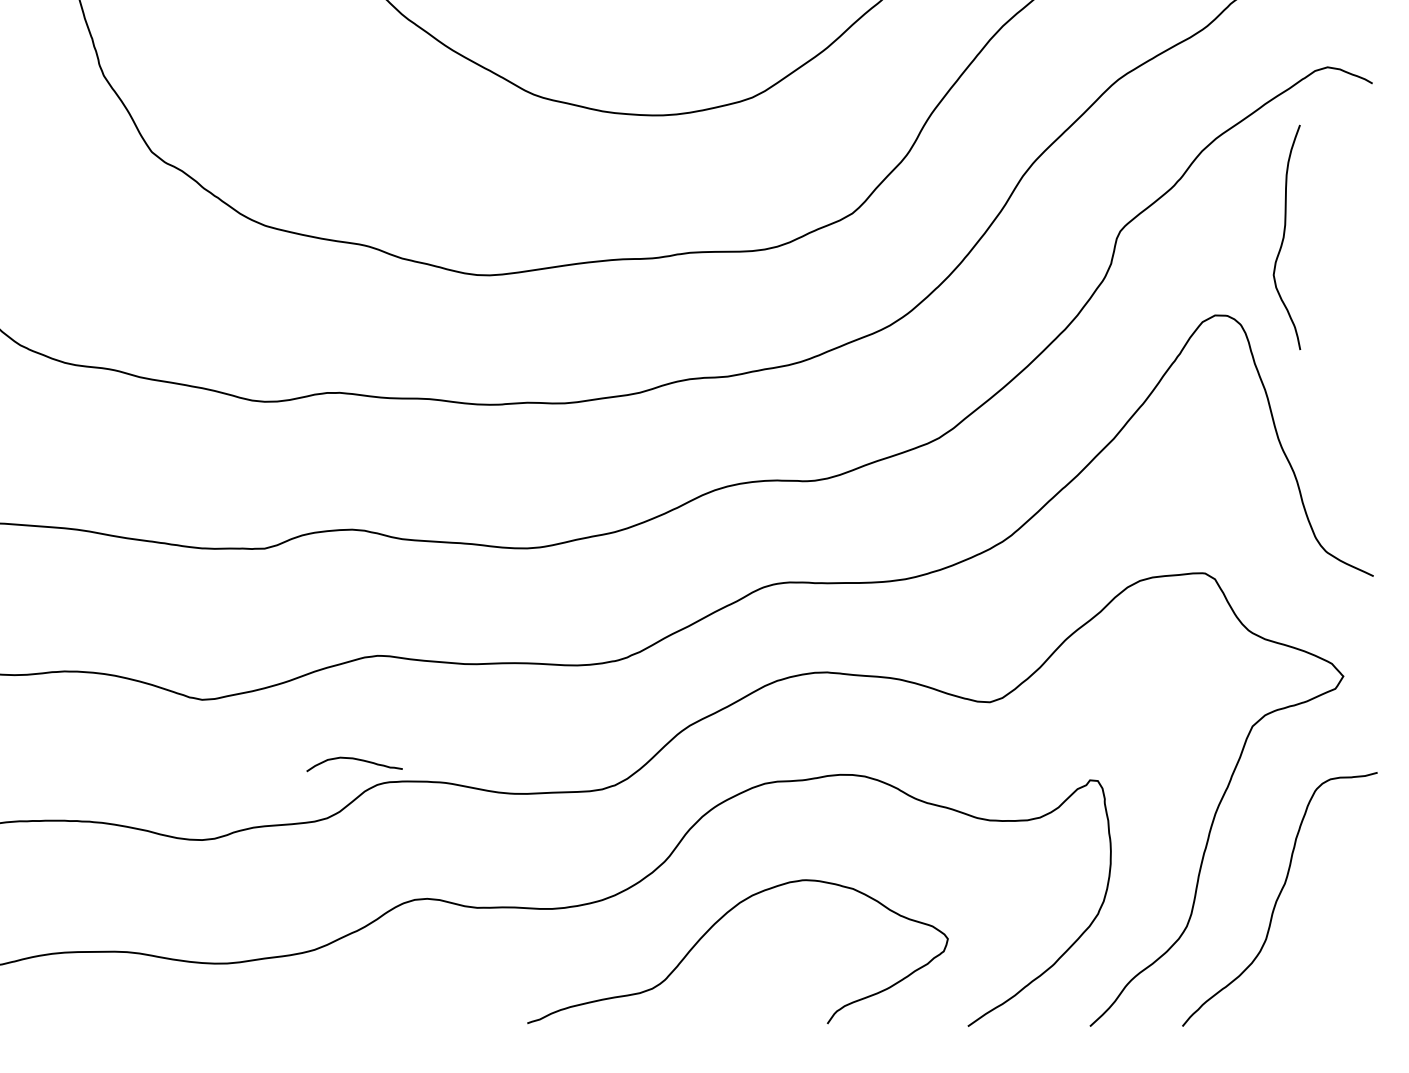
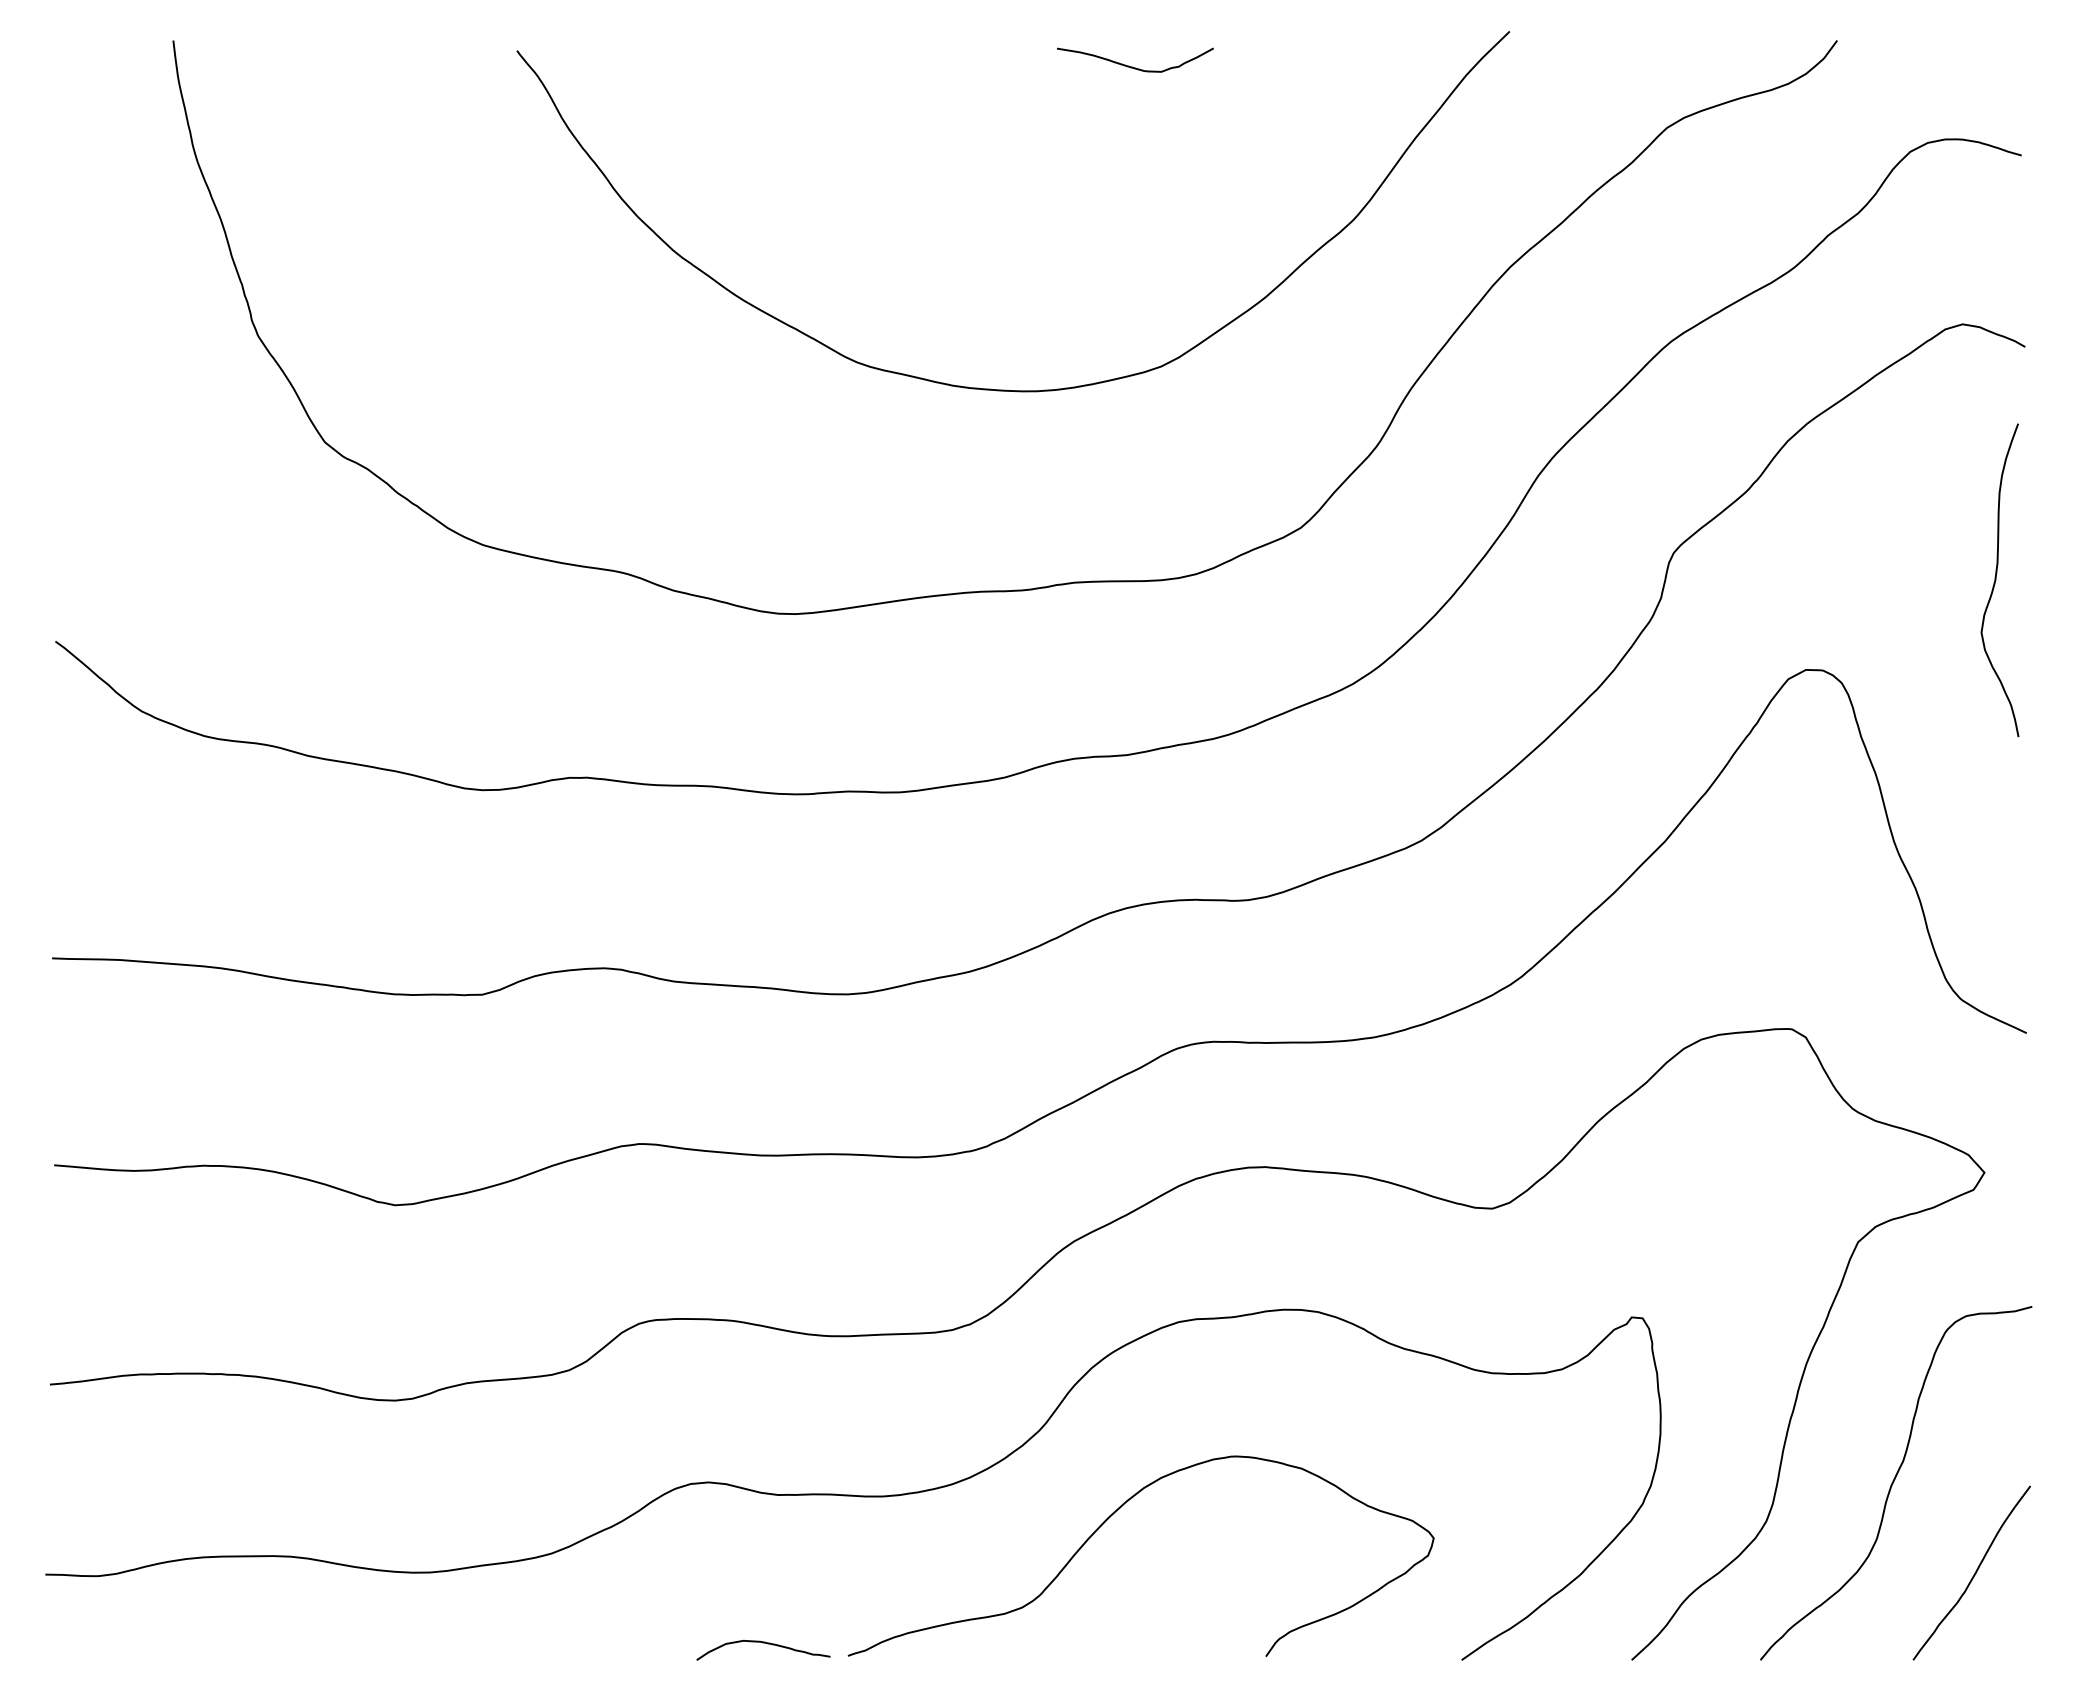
curve: (1284, 237) -> (1996, 580), moved
curve: (354, 759) -> (763, 1643), moved
curve: (1335, 964) -> (1973, 1574), added

